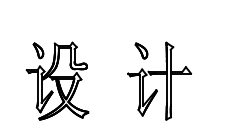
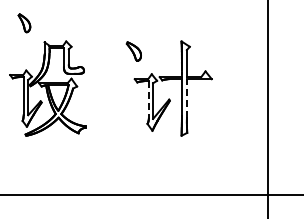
part: (38, 50) -> (24, 23), moved
part: (141, 50) -> (133, 51), moved
line: (170, 88) -> (186, 97), solid -> dashed
line: (139, 90) -> (148, 99), solid -> dashed

